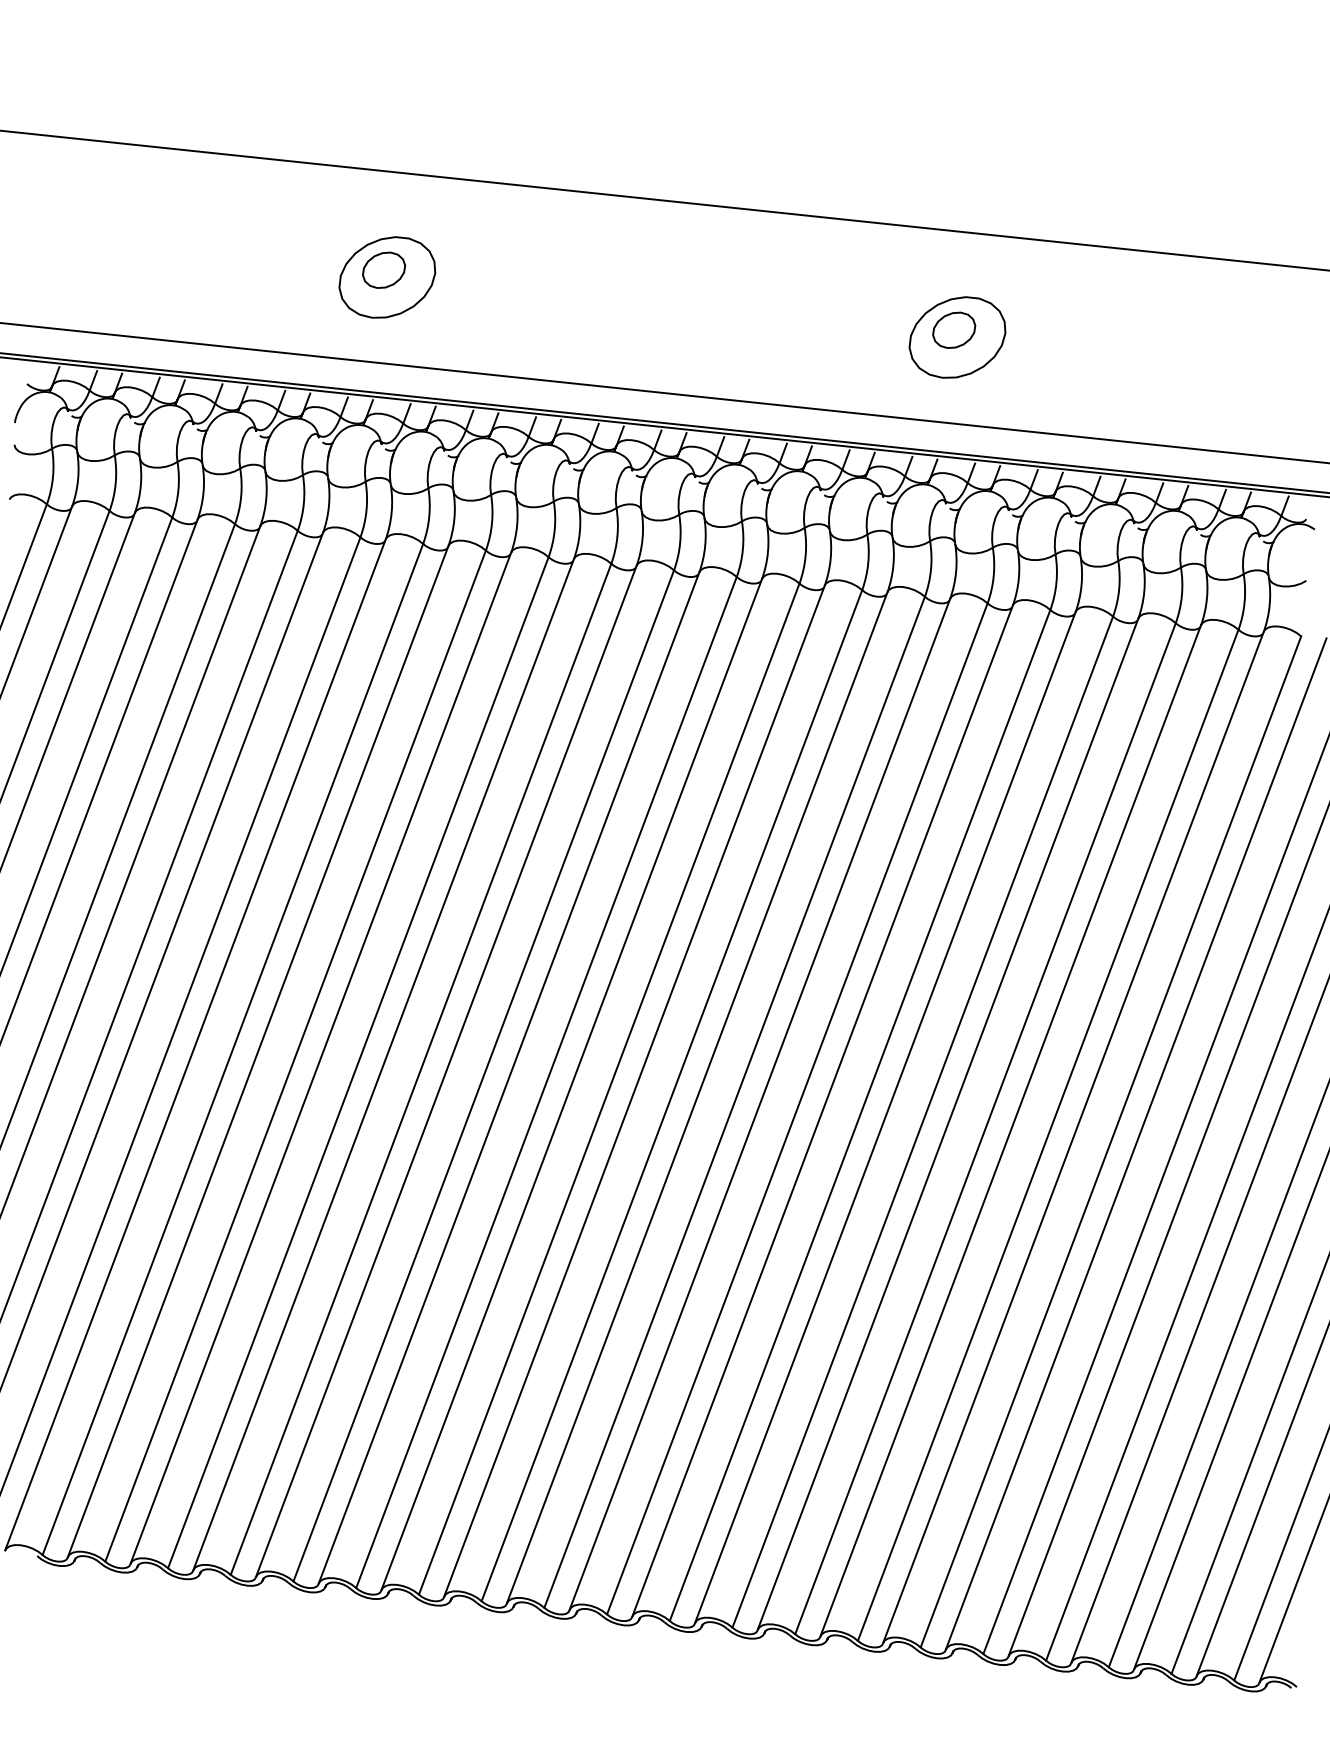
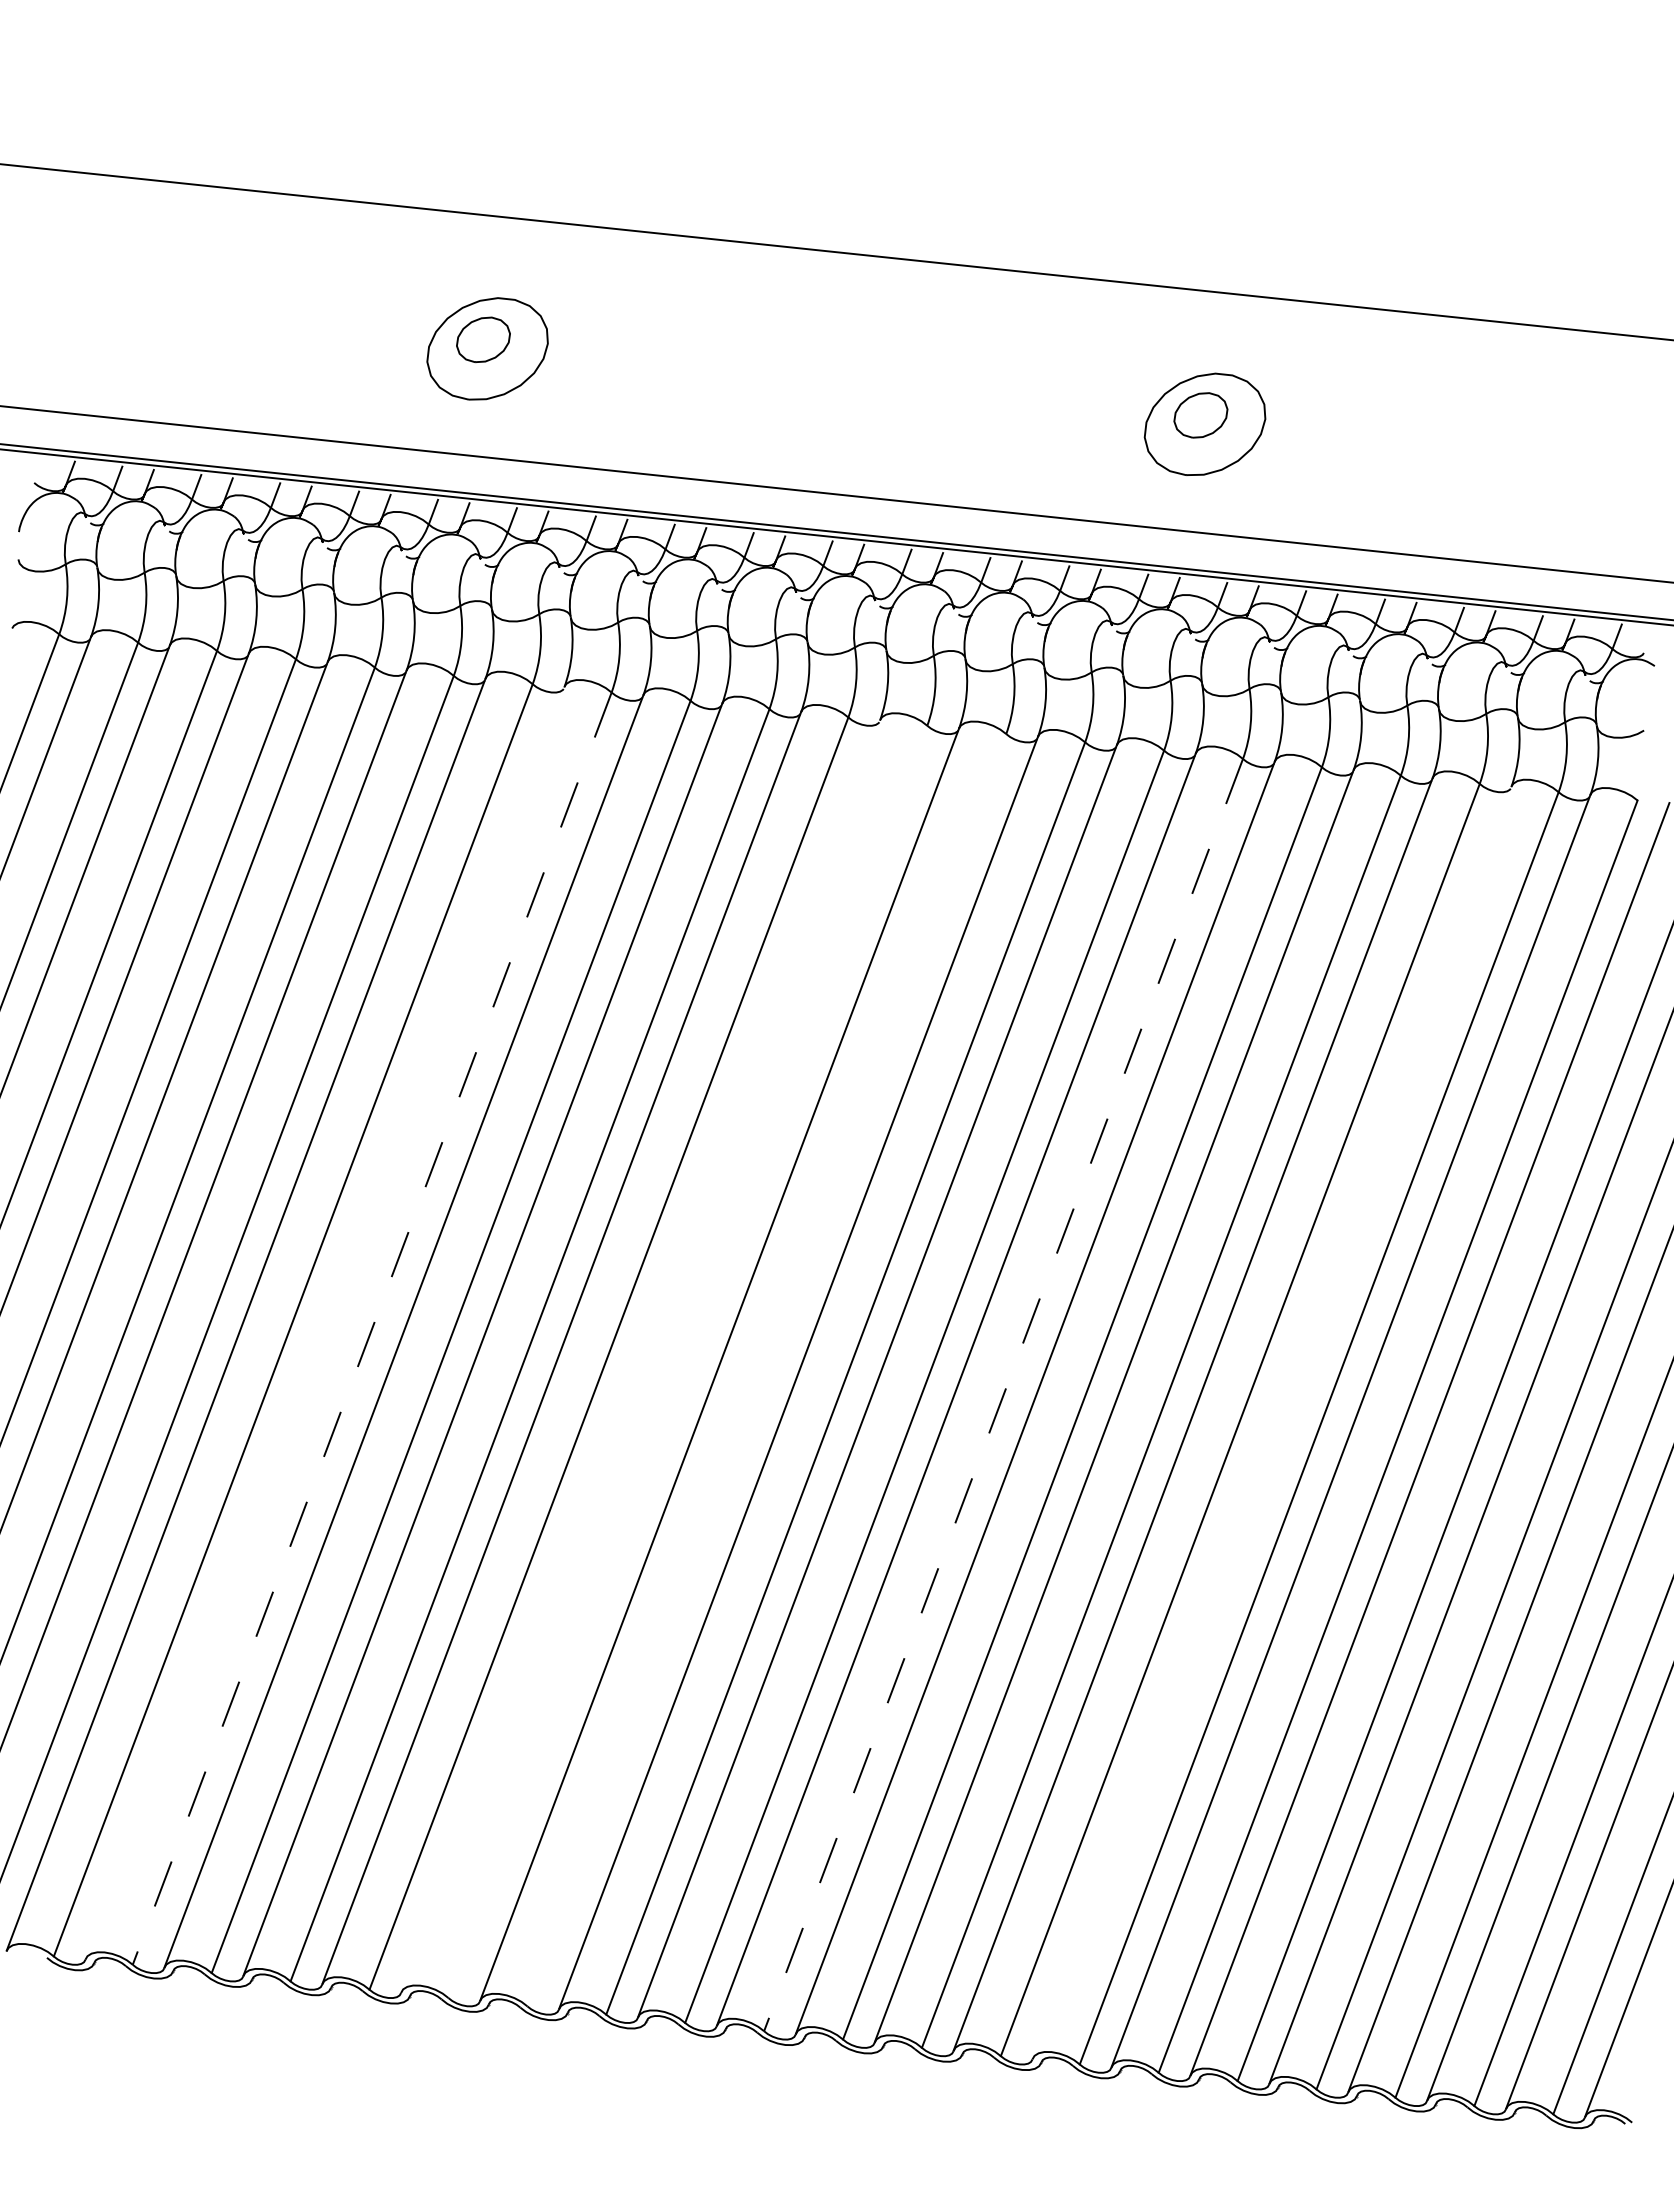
line: (257, 1051) -> (324, 1322), removed
line: (295, 1055) -> (372, 1328), solid -> dashed
line: (508, 1077) -> (640, 1355), removed
line: (546, 1082) -> (687, 1361), removed
line: (608, 1089) -> (766, 1370), removed
line: (797, 1109) -> (1003, 1395), solid -> dashed
line: (1010, 1130) -> (1271, 1422), removed

